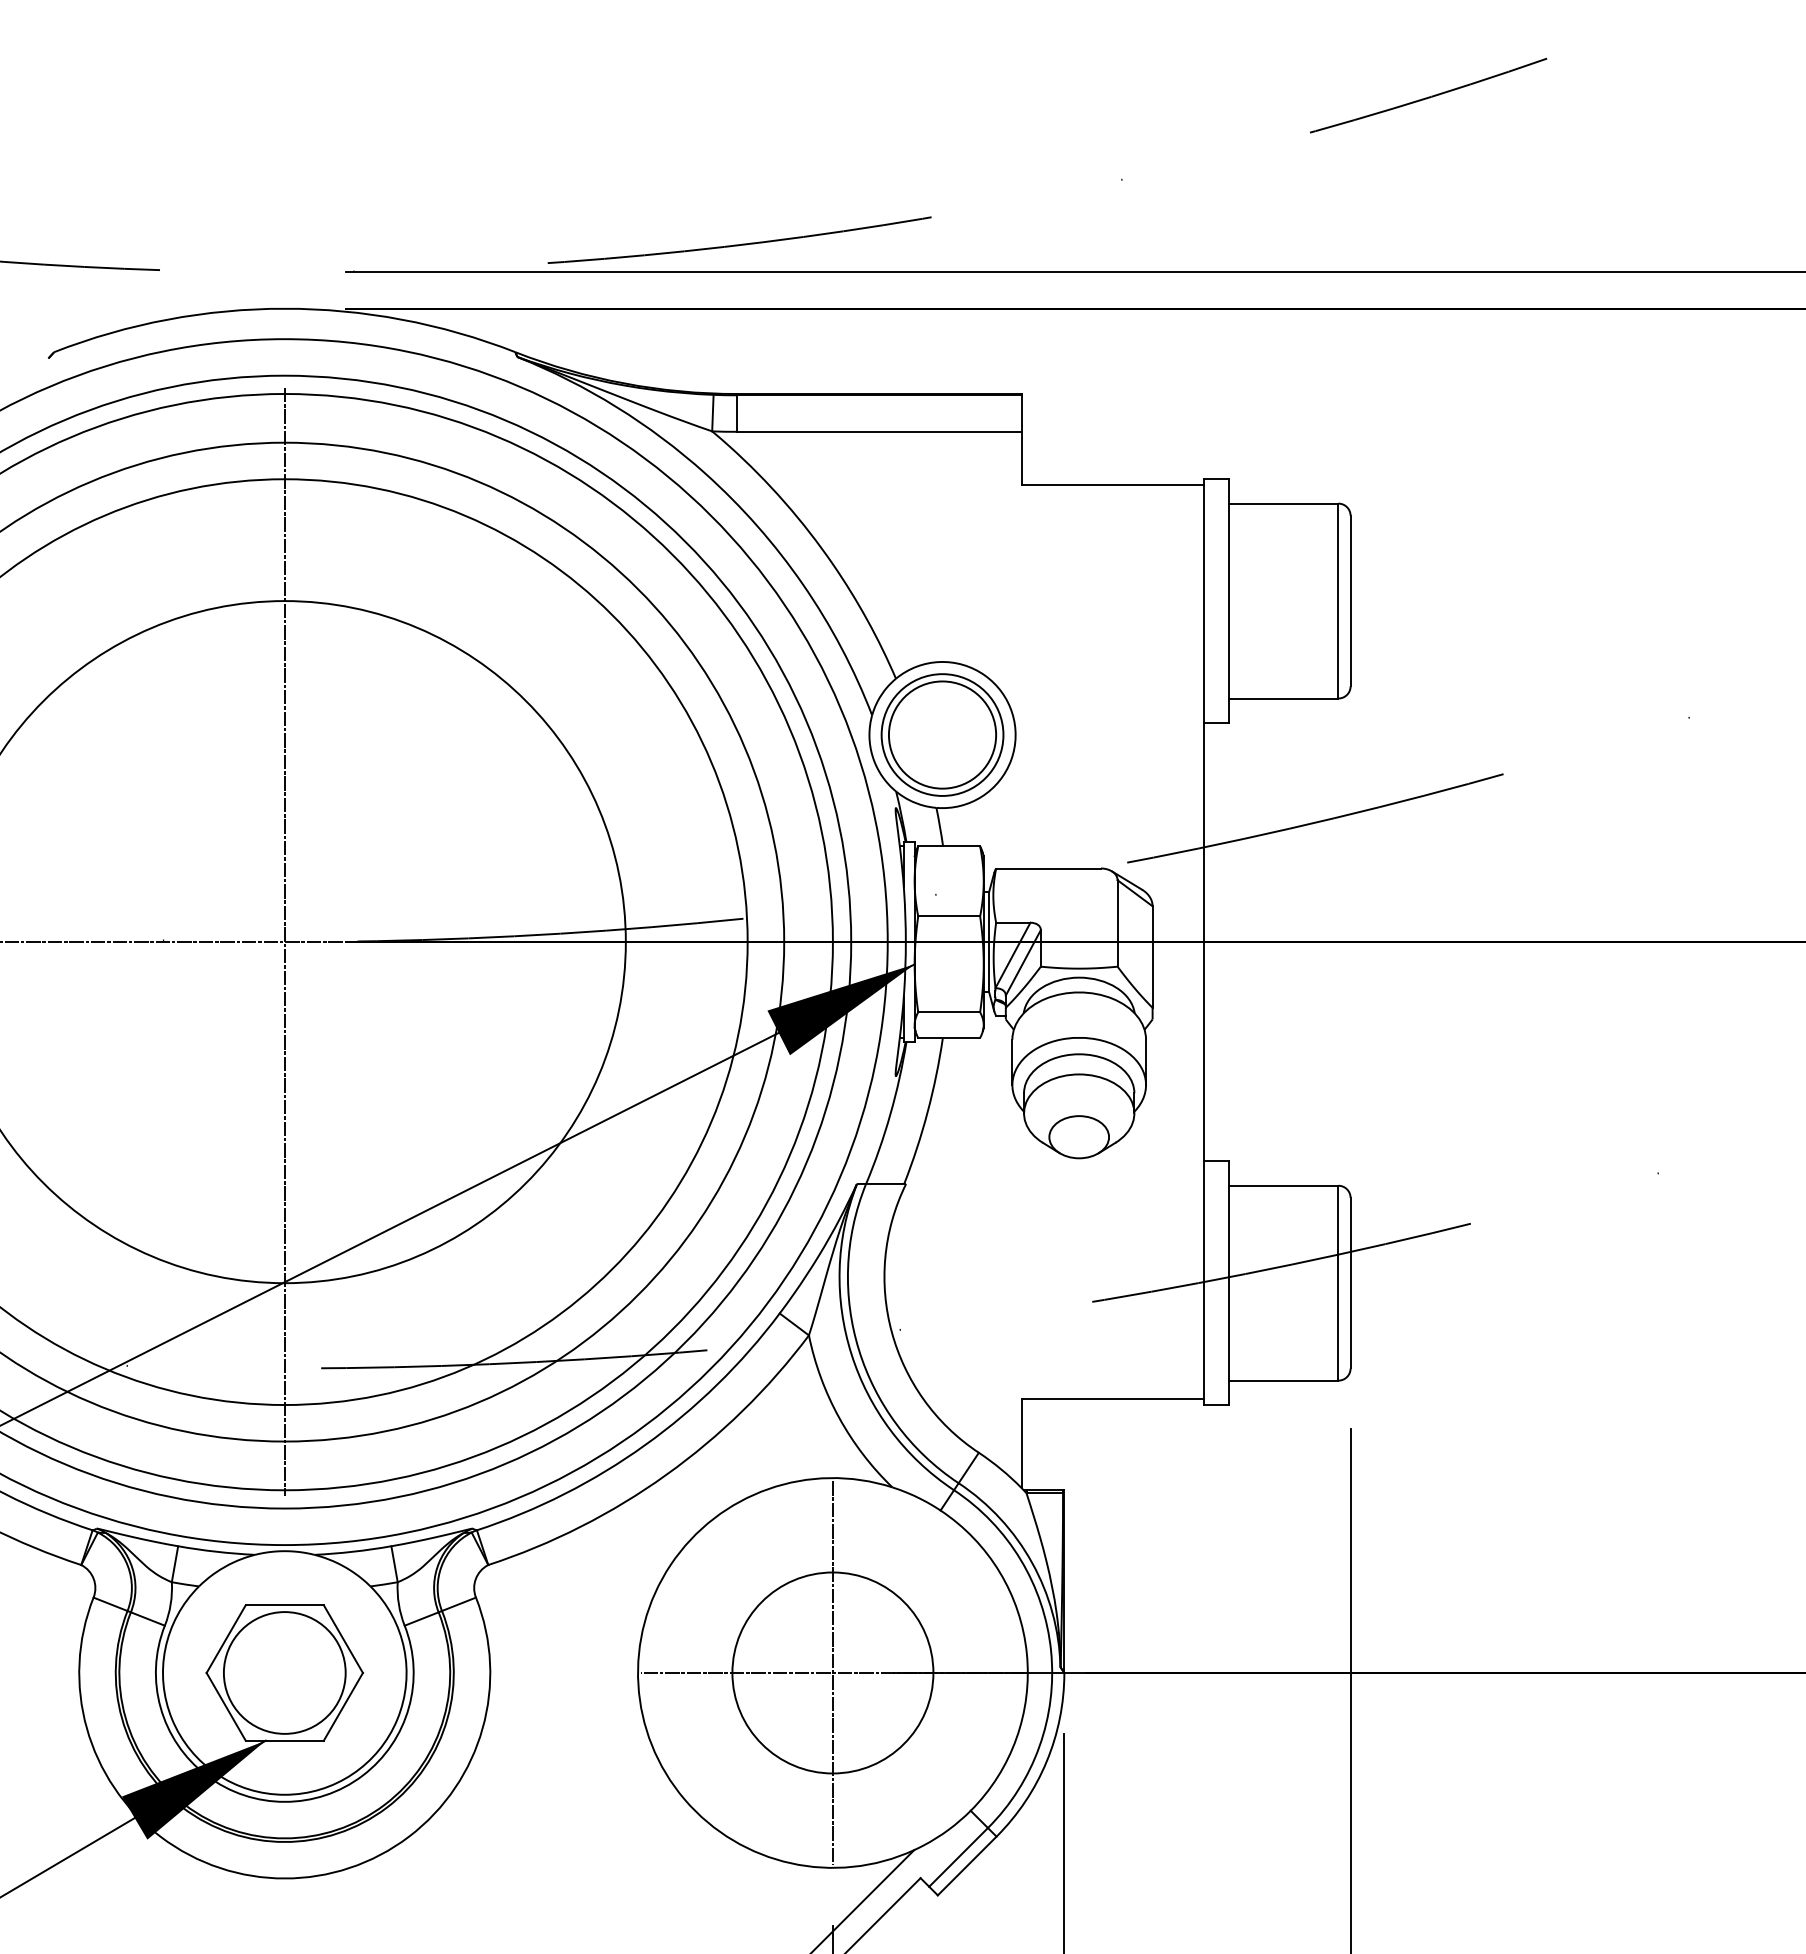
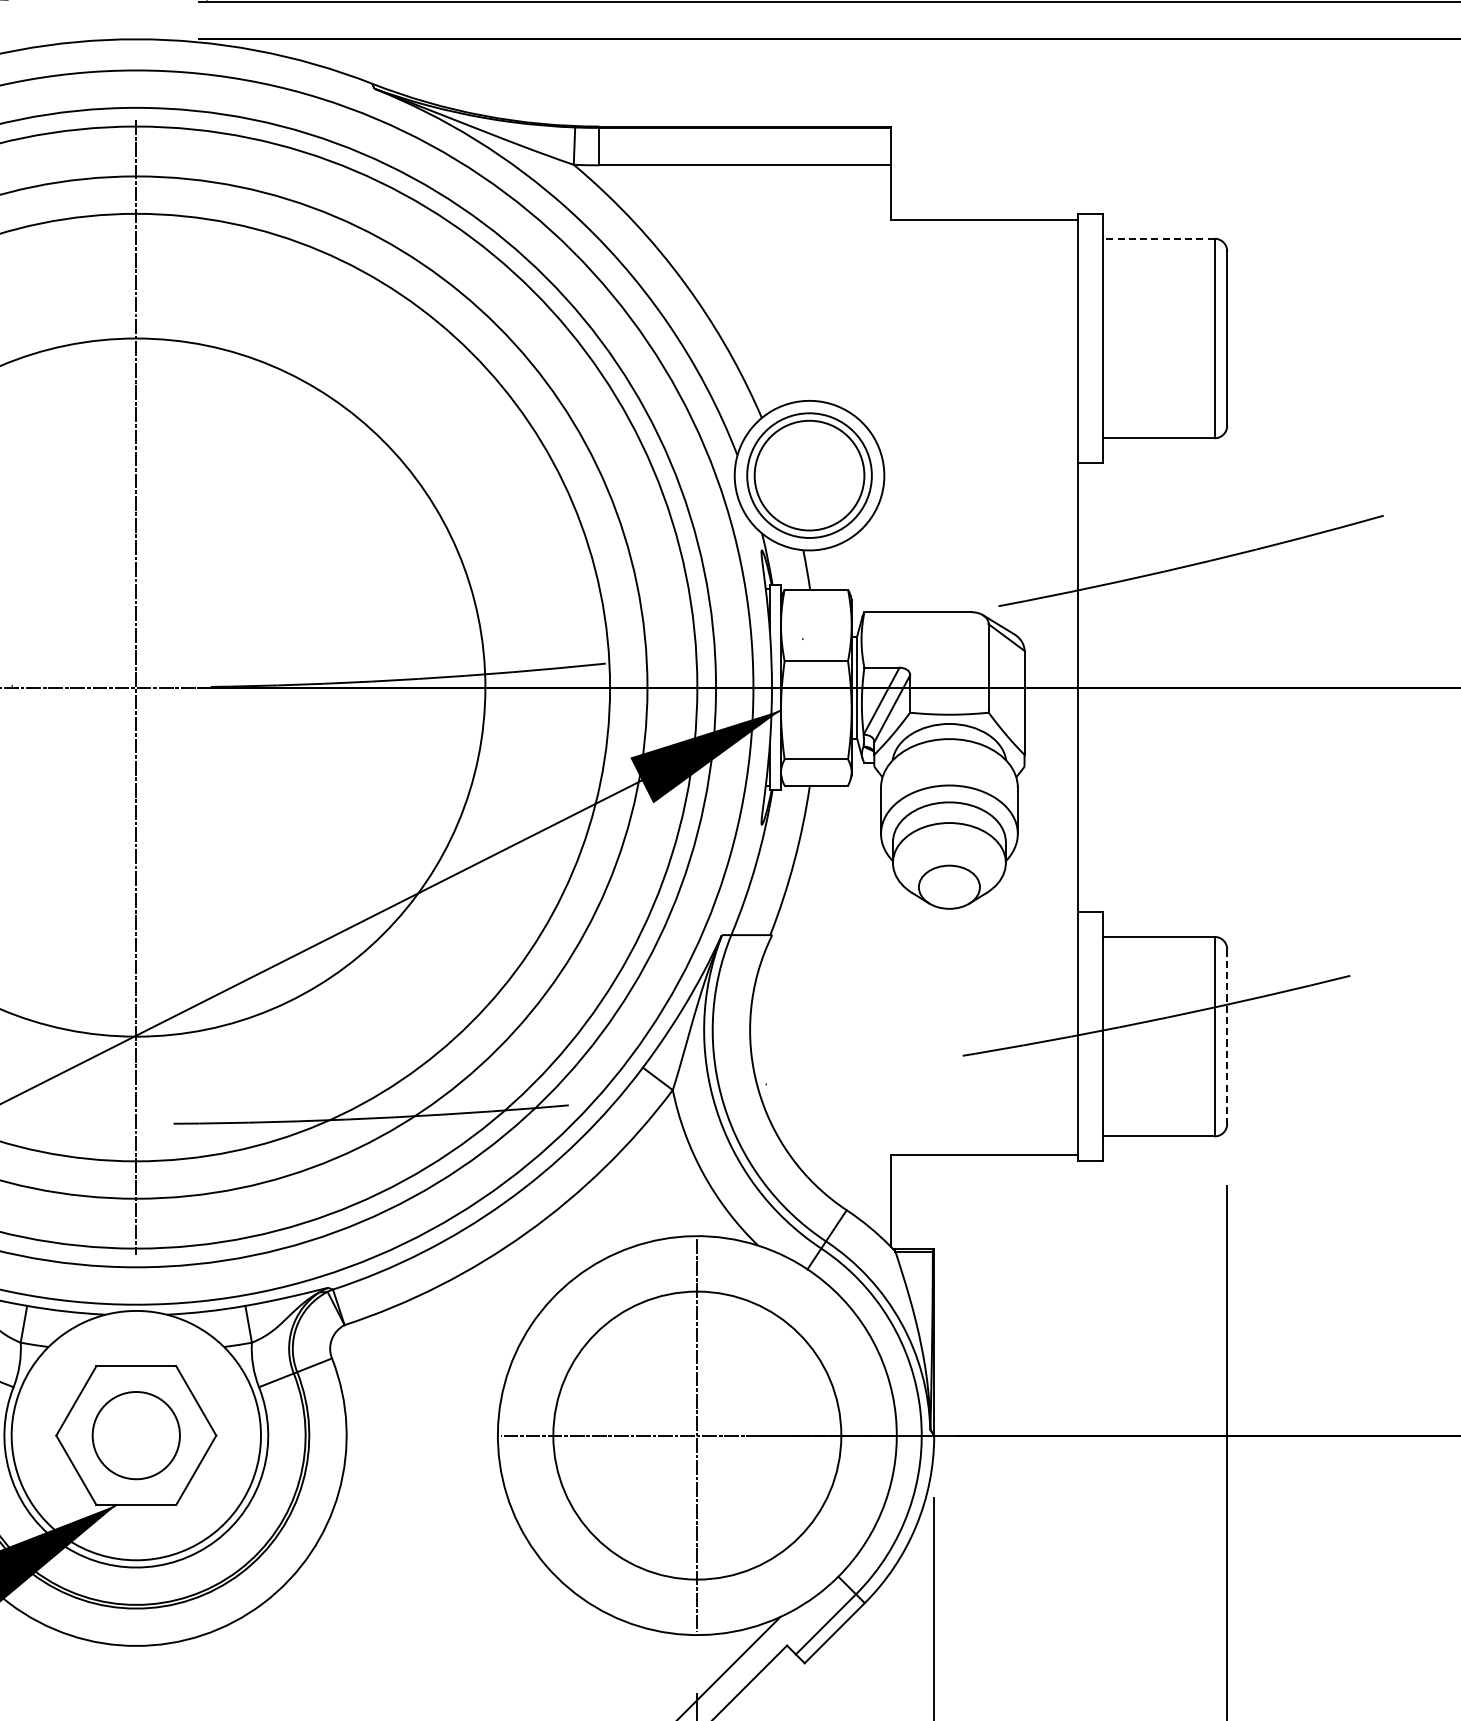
line: (1283, 503) -> (1158, 238), solid -> dashed
line: (1350, 1283) -> (1227, 1036), solid -> dashed
circle: (284, 1672) -> (136, 1435), size x0.7
circle: (832, 1672) -> (696, 1435), size x1.4

